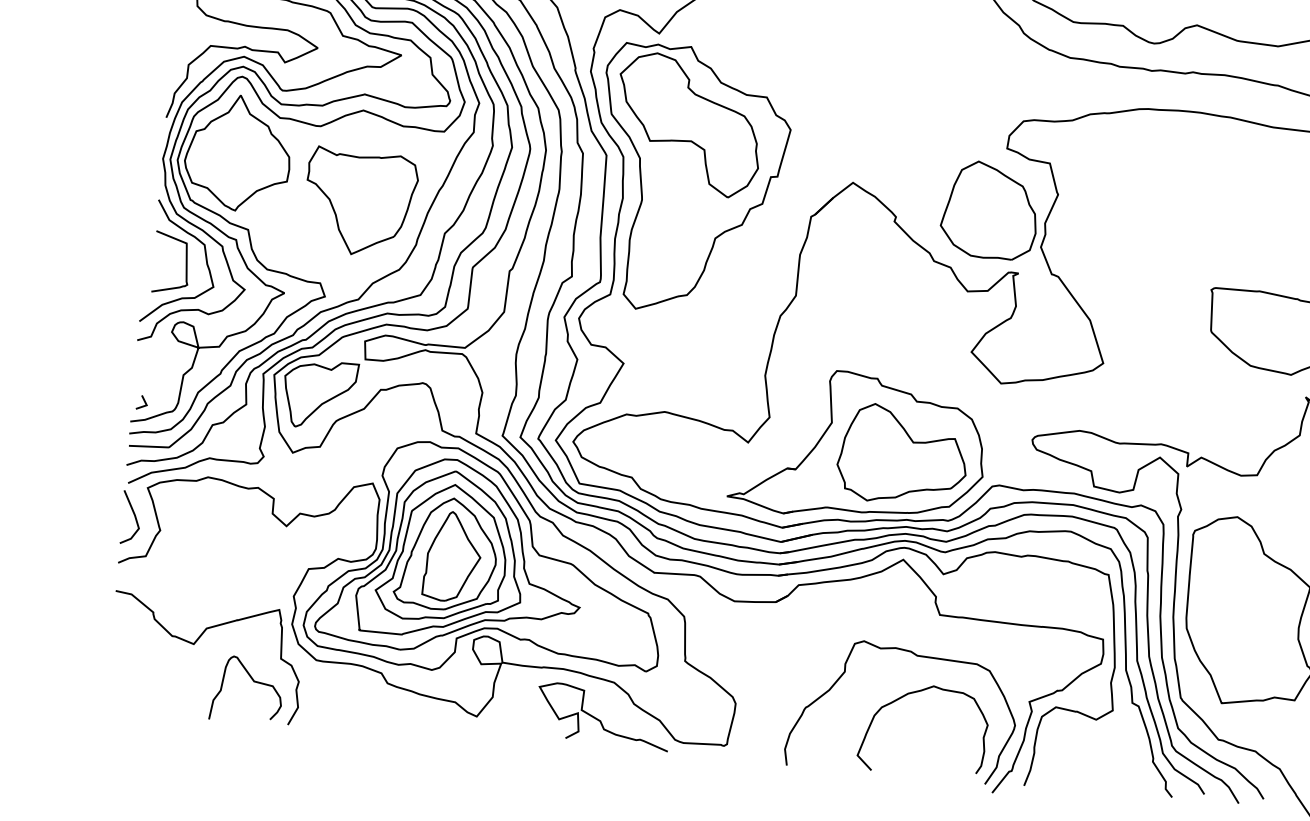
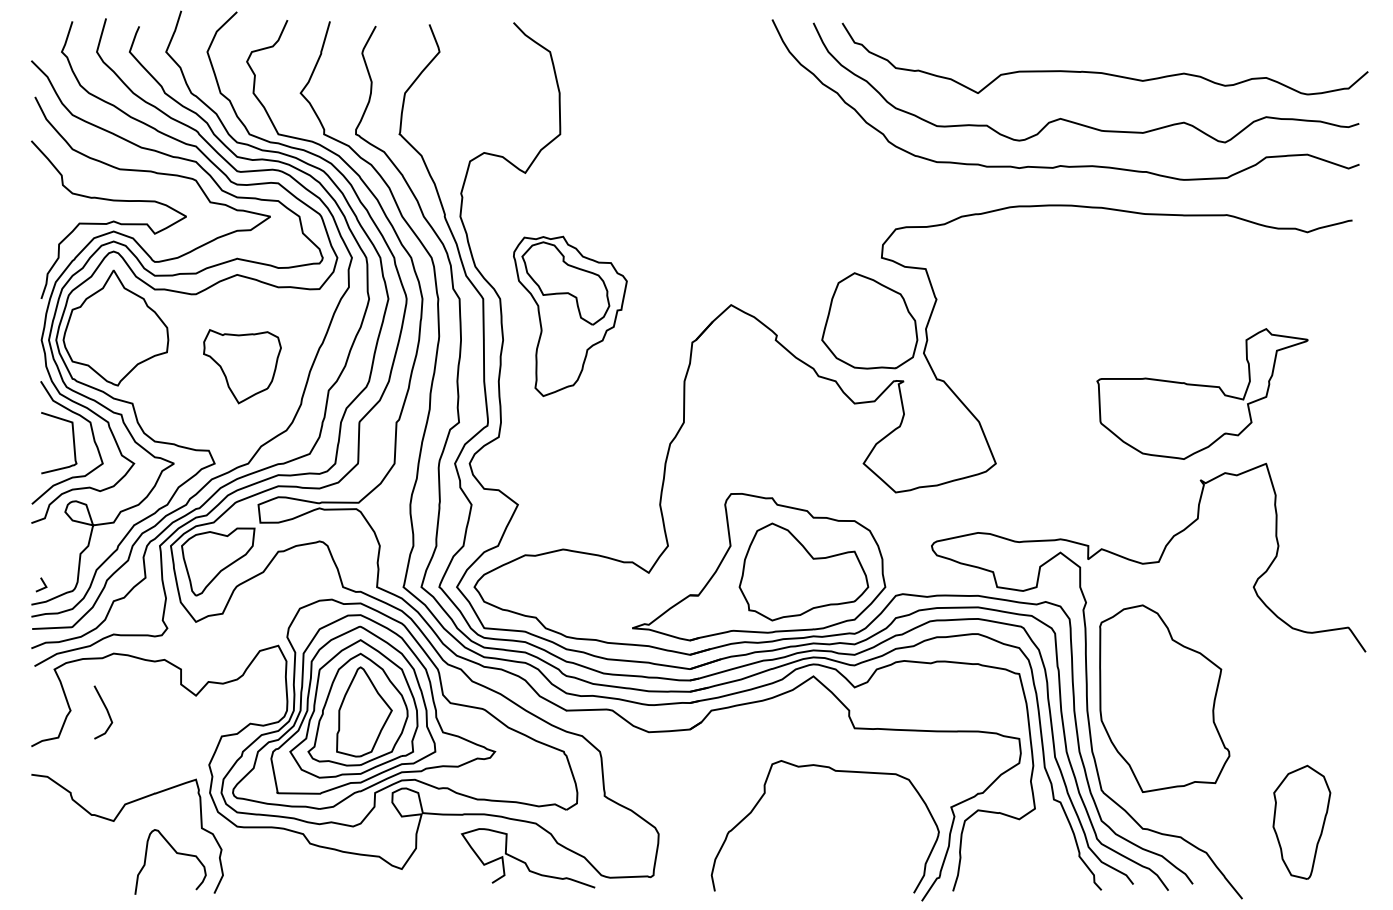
part: (692, 180) -> (570, 316), size x0.6
part: (360, 202) -> (242, 366), size x0.7
line: (134, 517) -> (106, 711), moved
curve: (915, 693) -> (836, 808), removed

